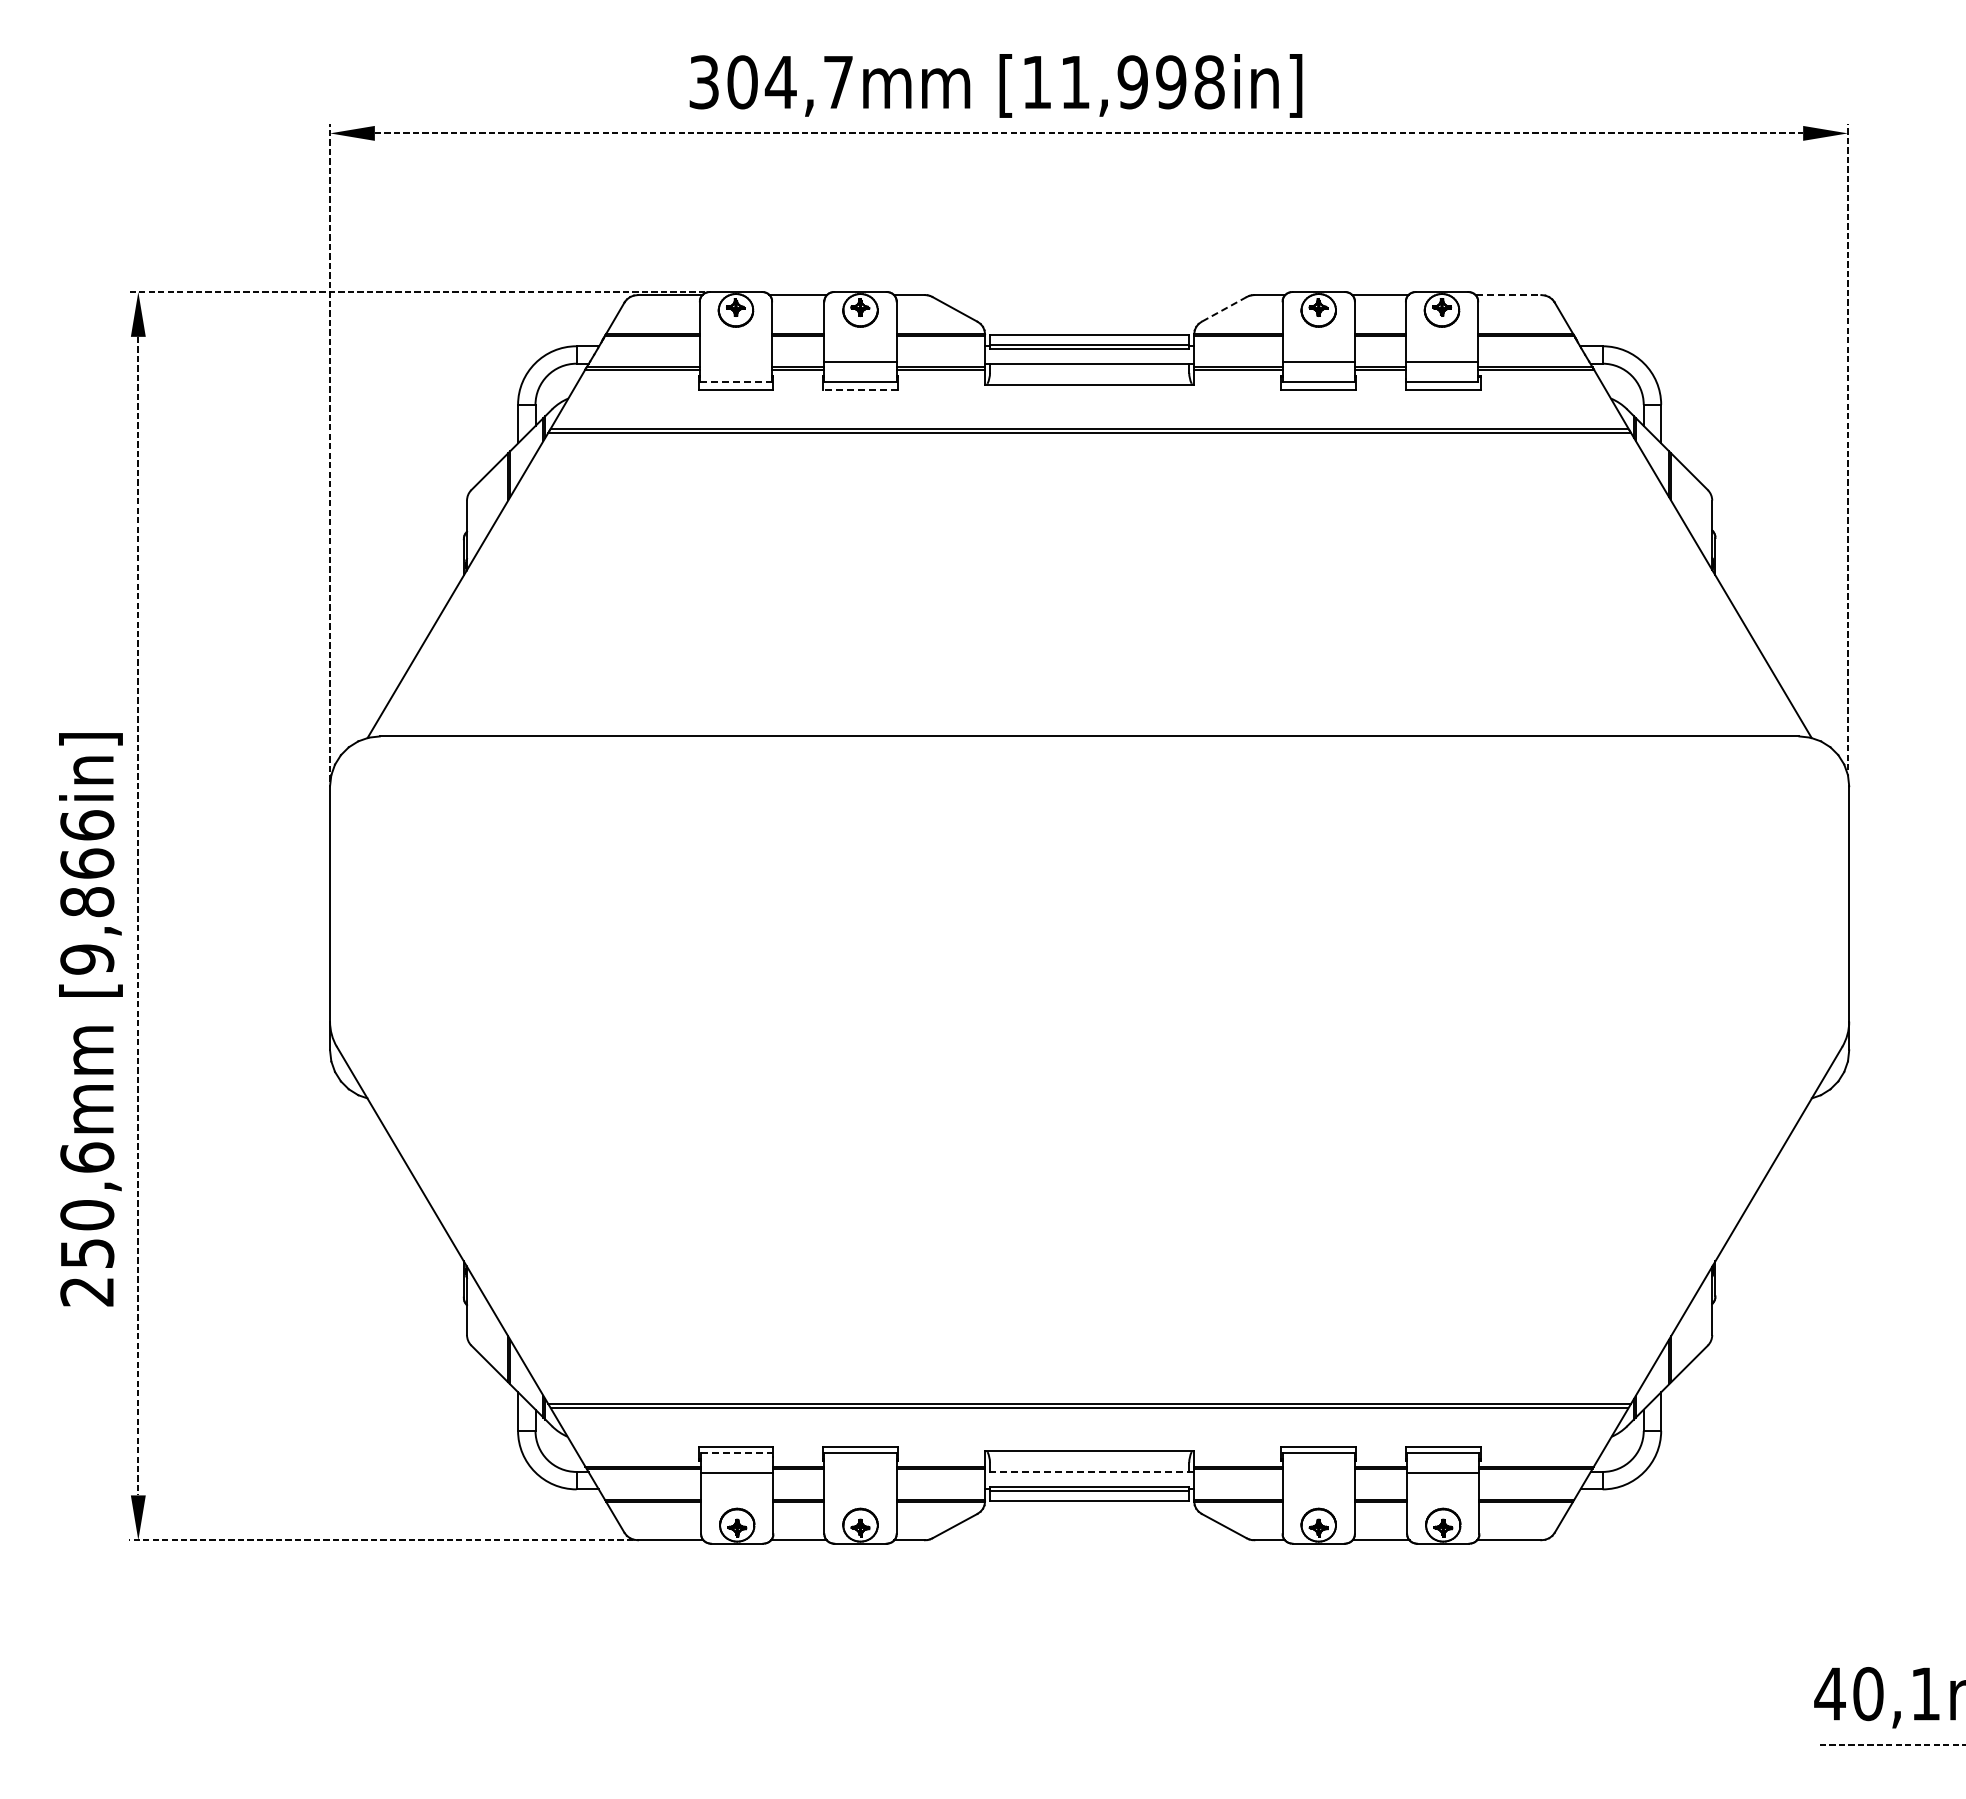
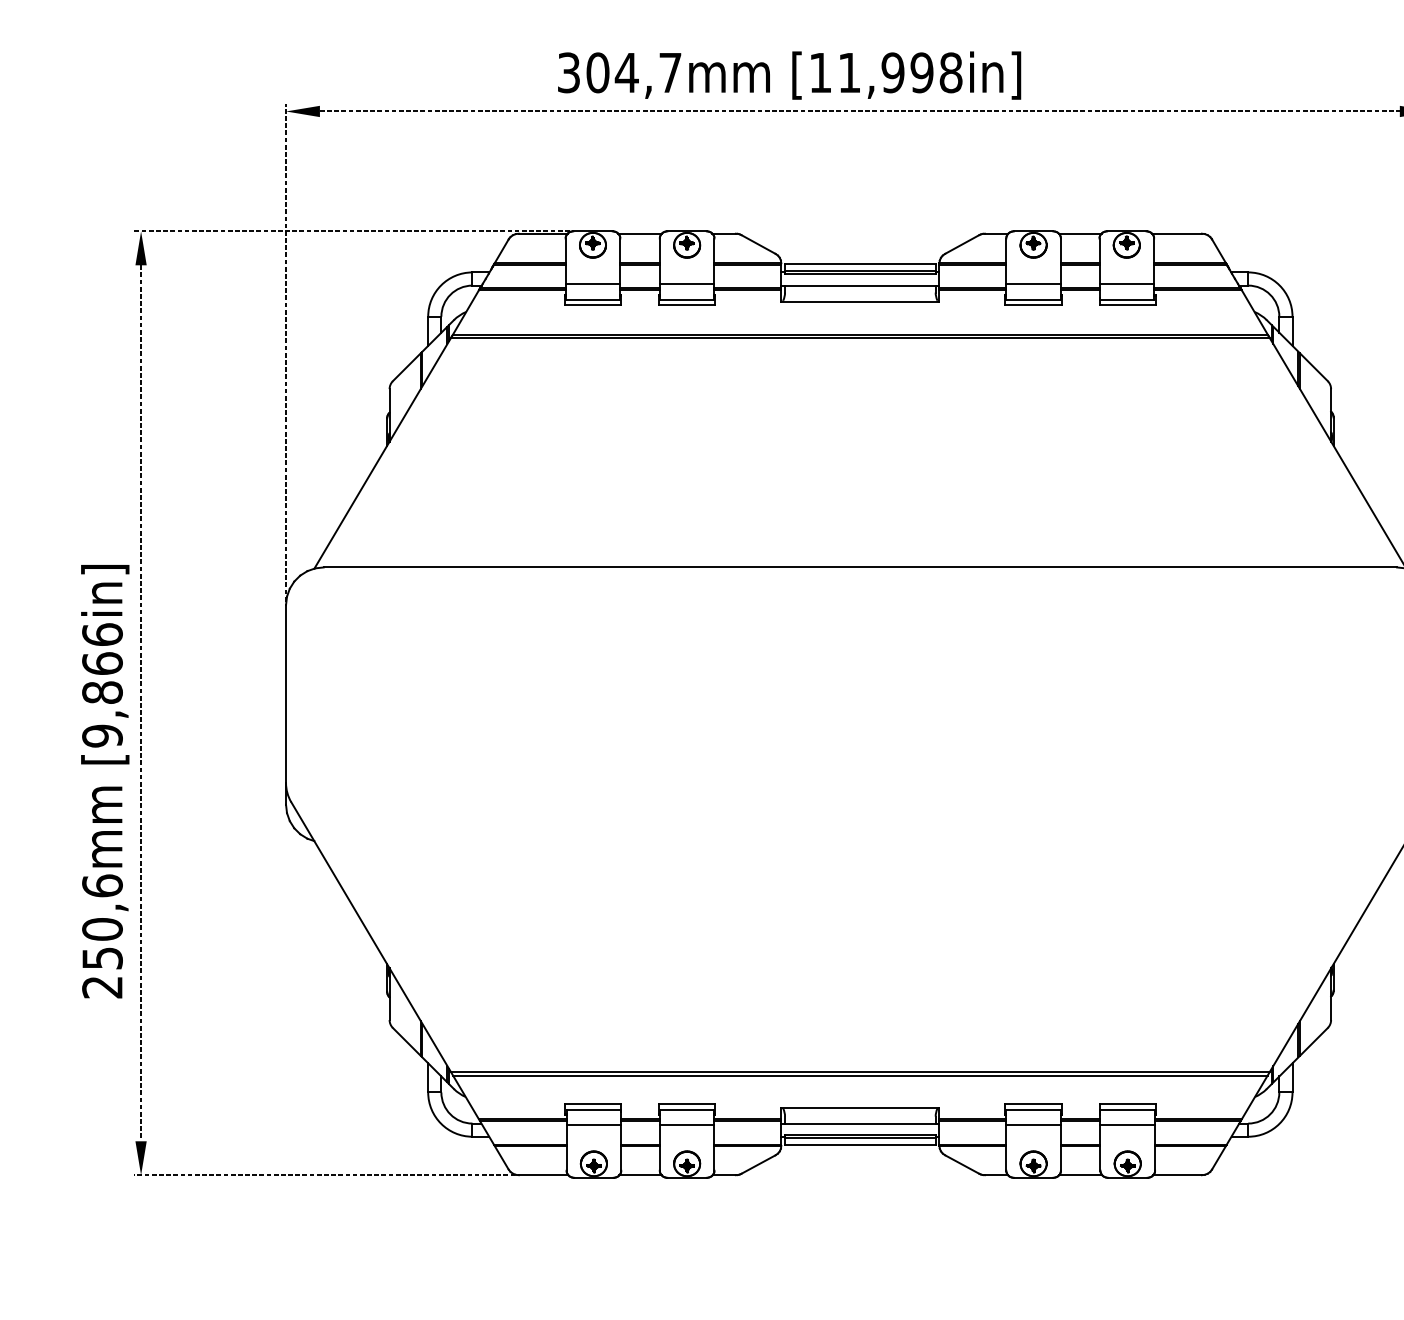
line: (1508, 295) -> (1177, 234), dashed -> solid
line: (1224, 309) -> (962, 244), dashed -> solid
line: (735, 362) -> (592, 284), added
line: (736, 382) -> (593, 299), dashed -> solid
line: (860, 389) -> (687, 305), dashed -> solid
line: (737, 1453) -> (594, 1109), dashed -> solid
line: (1089, 1471) -> (860, 1123), dashed -> solid
line: (860, 1473) -> (687, 1124), added
line: (1318, 1473) -> (1033, 1124), added

